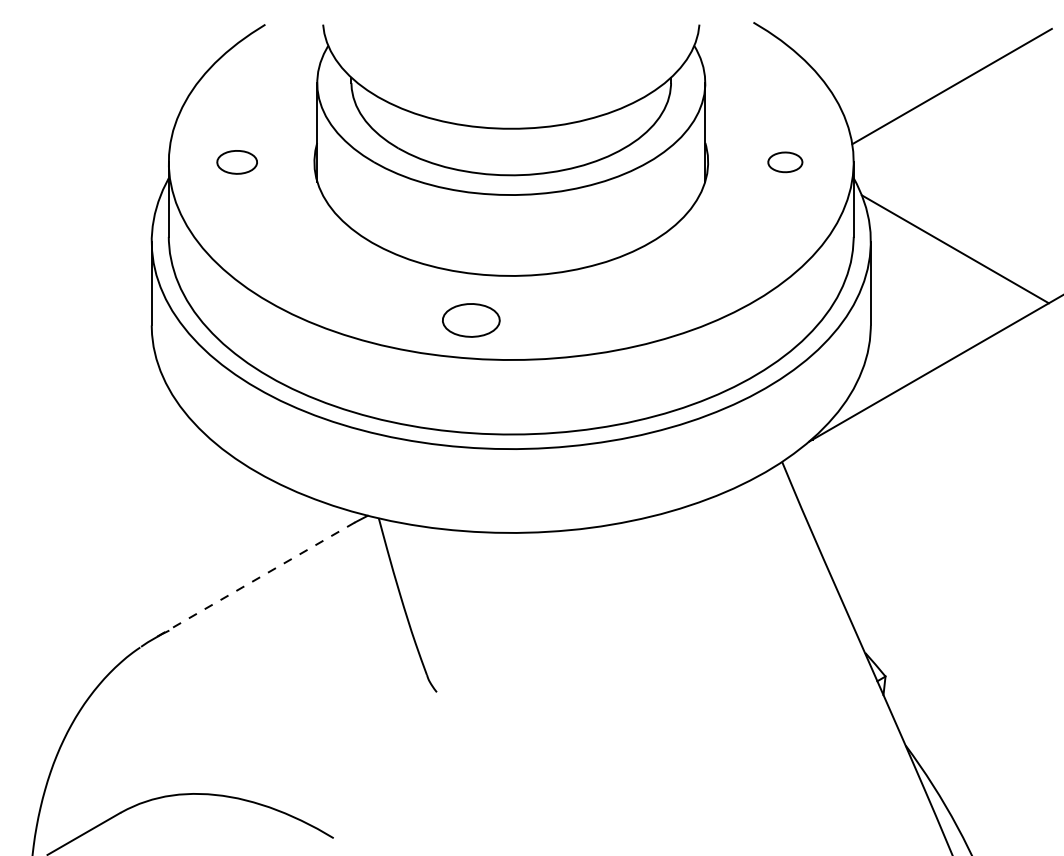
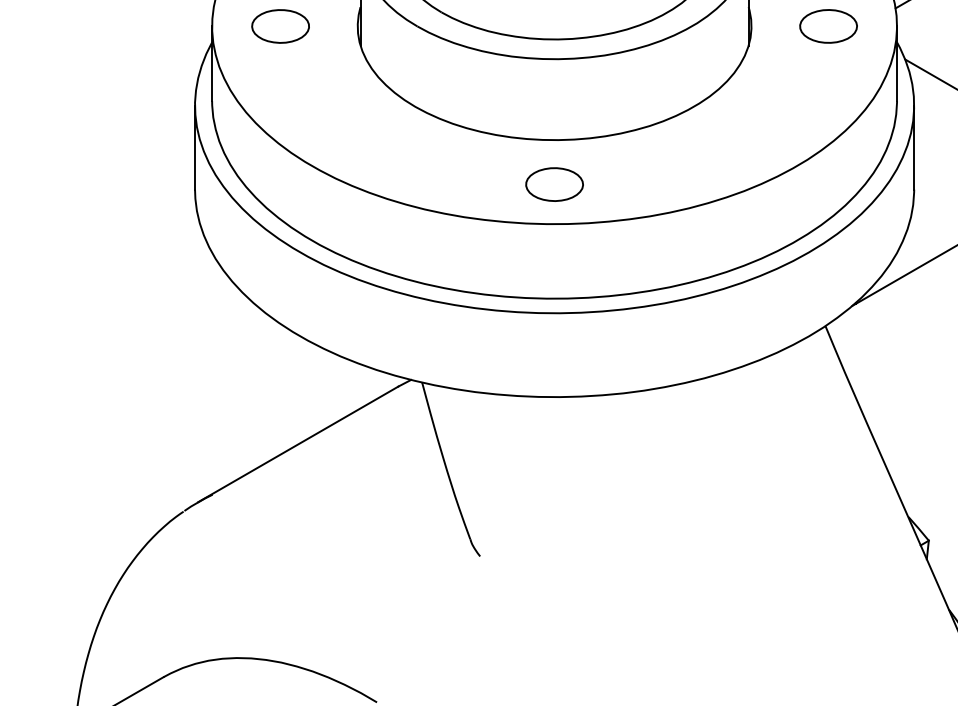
part: (236, 162) -> (279, 26), size x1.43
part: (785, 162) -> (828, 26), size x1.67
part: (471, 320) -> (554, 184), moved
line: (254, 580) -> (297, 444), dashed -> solid

